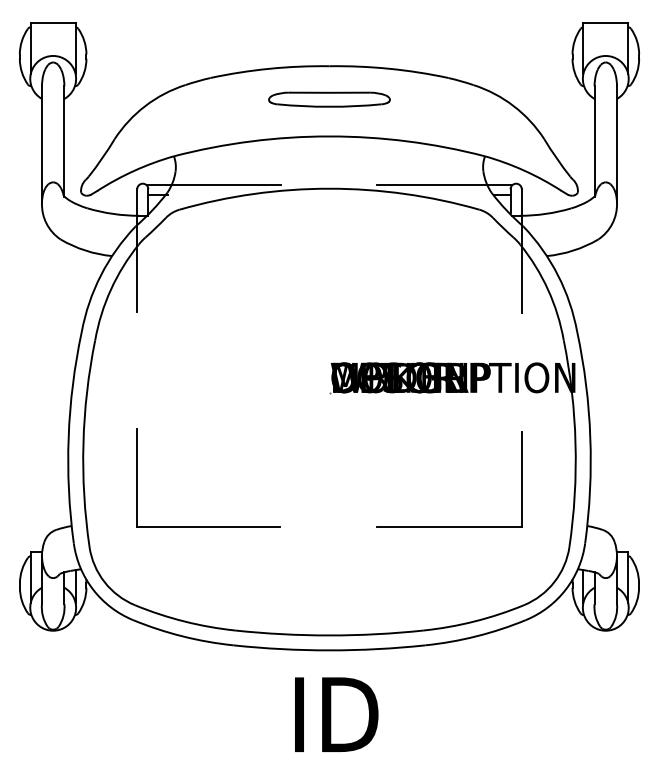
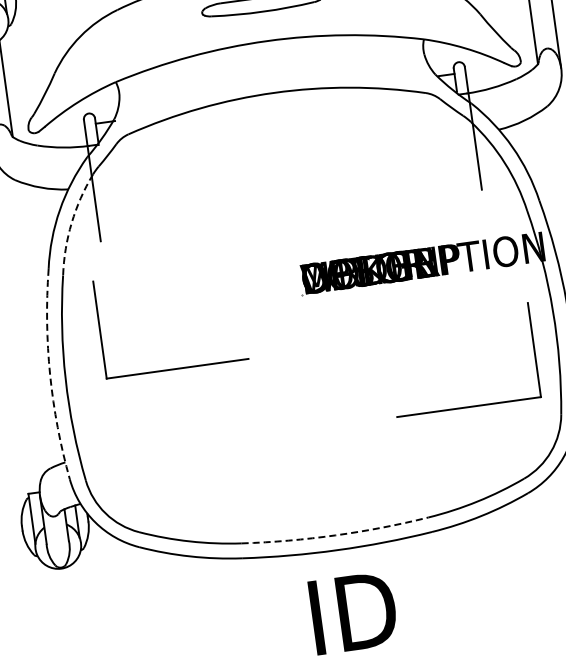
line: (213, 185) -> (159, 105), removed
line: (444, 185) -> (387, 73), removed
arc: (110, 289) -> (71, 222), solid -> dashed
arc: (68, 437) -> (50, 375), solid -> dashed
part: (208, 526) -> (177, 368), moved
part: (449, 526) -> (469, 406), moved
arc: (329, 635) -> (335, 535), solid -> dashed

